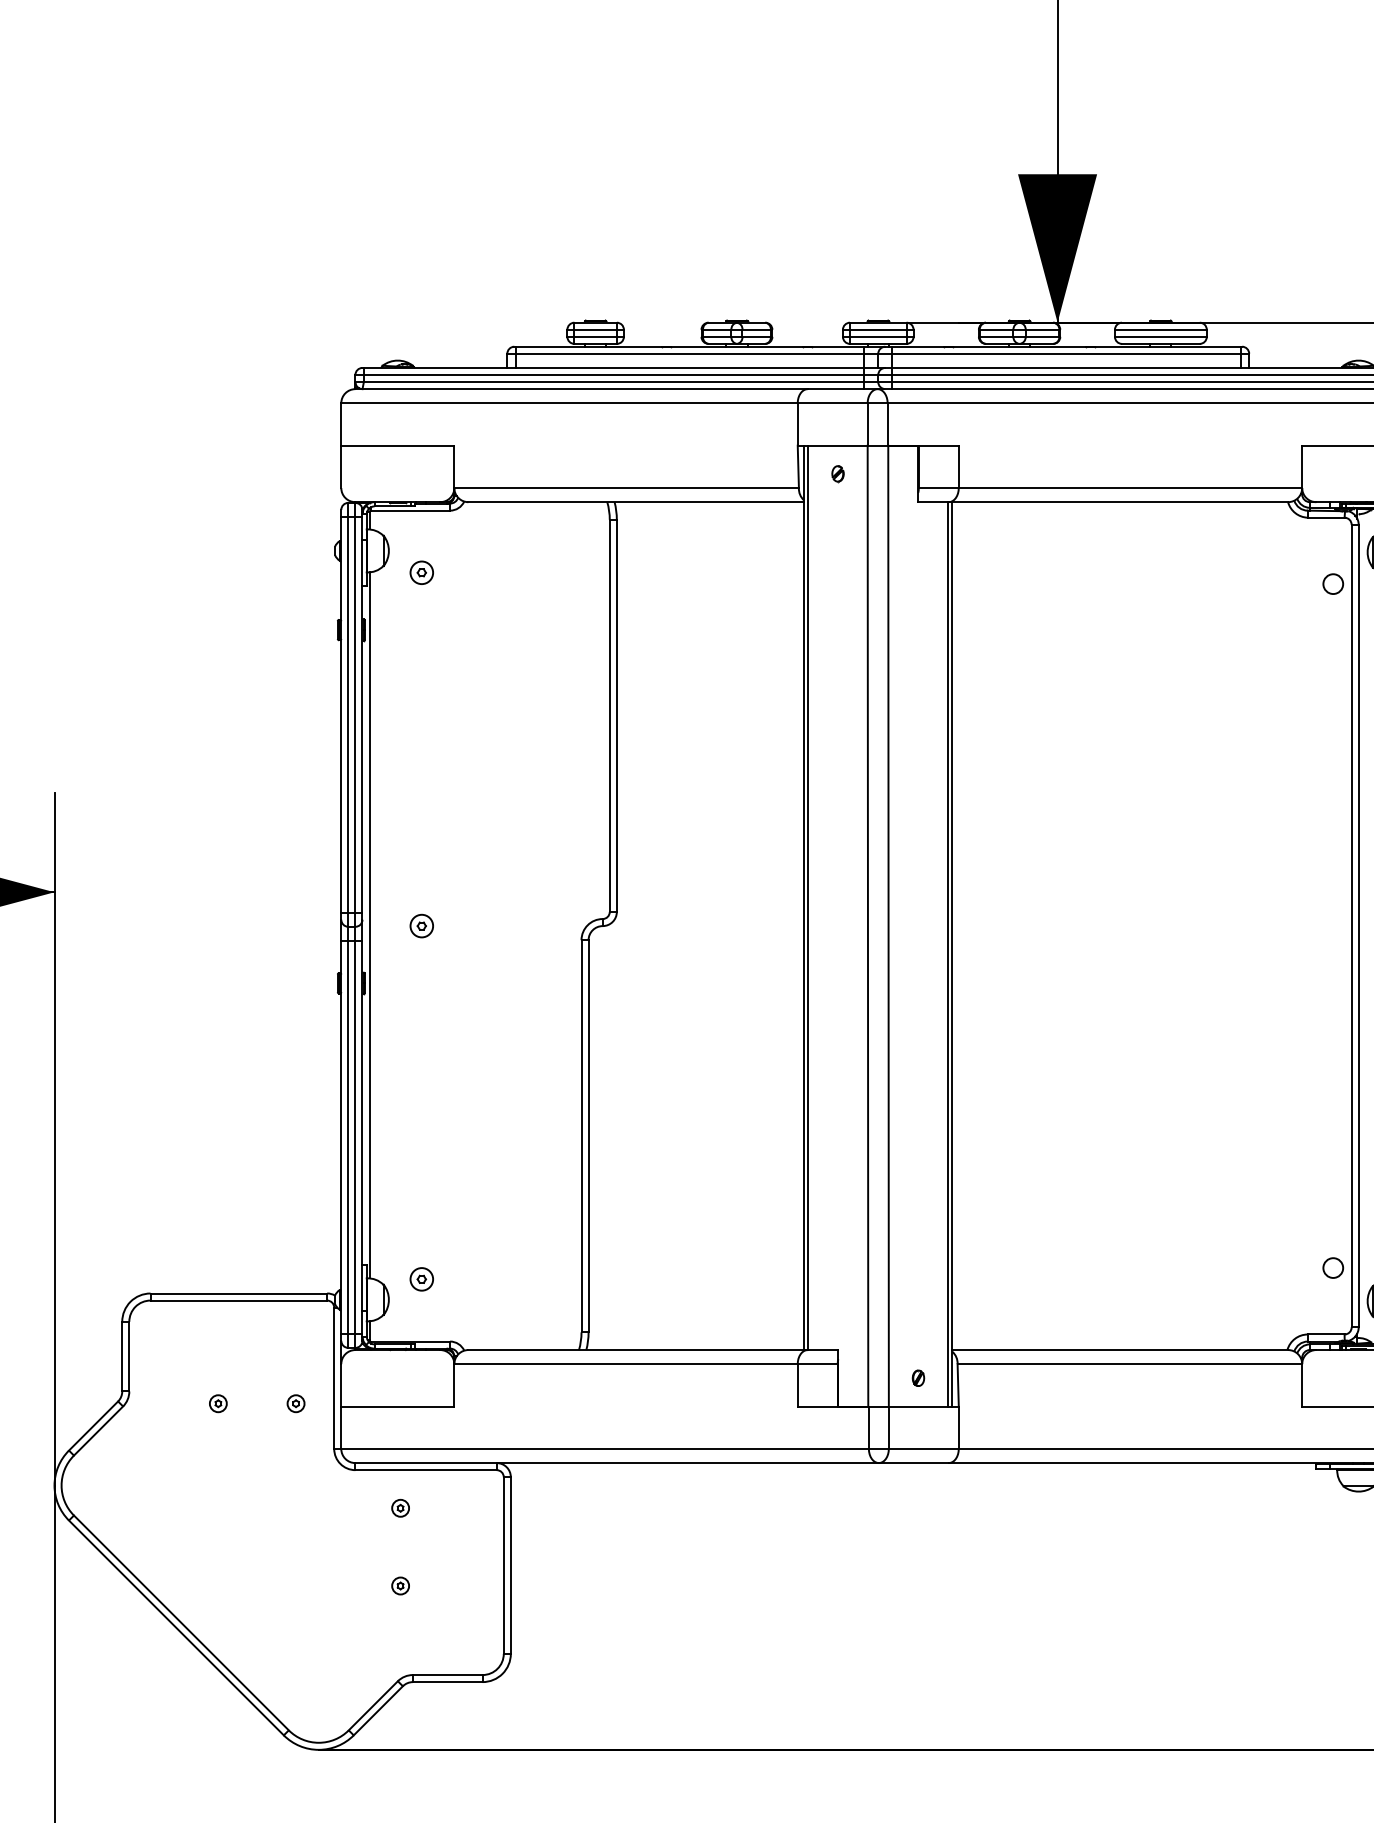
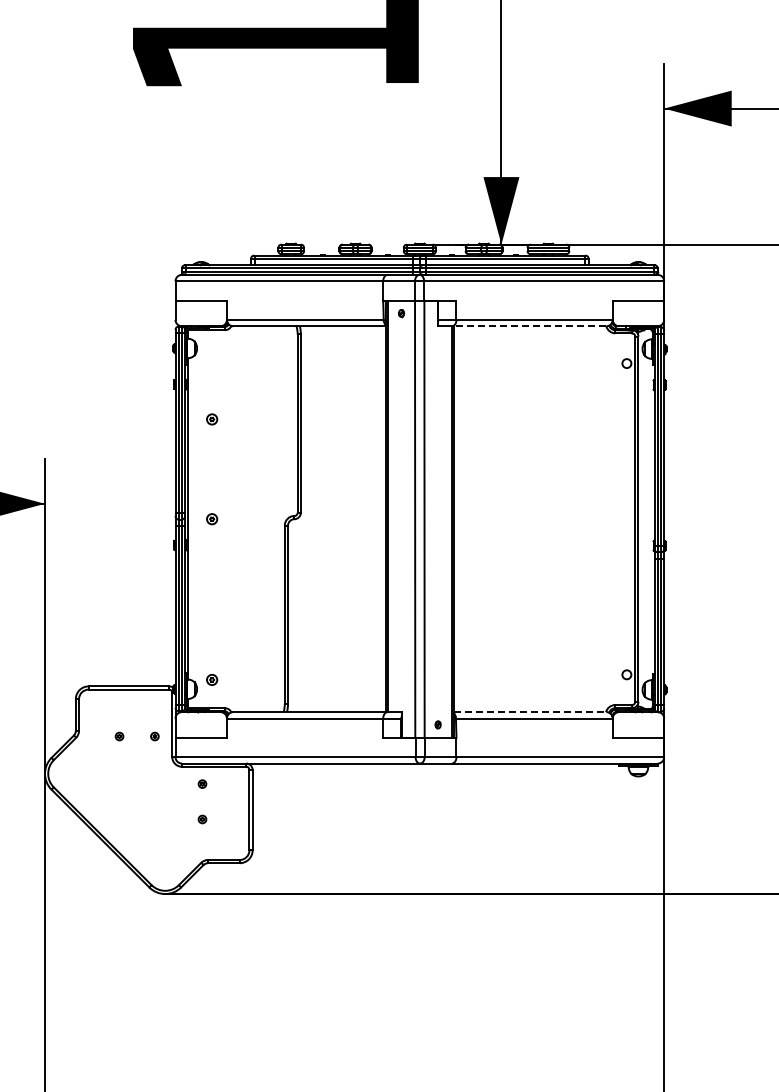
line: (1119, 502) -> (529, 326), solid -> dashed
part: (422, 572) -> (212, 419), moved
line: (1121, 1350) -> (530, 712), solid -> dashed

